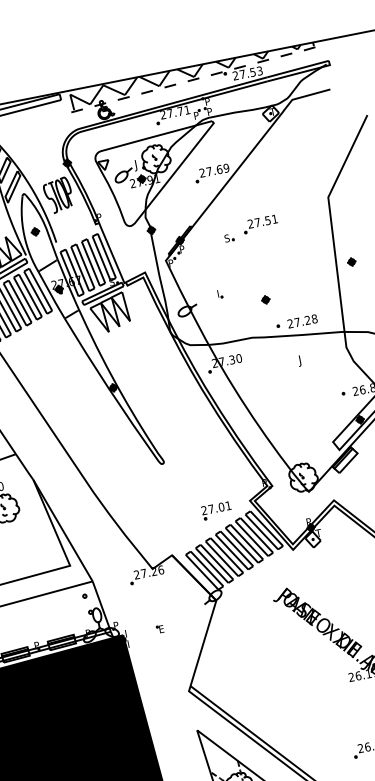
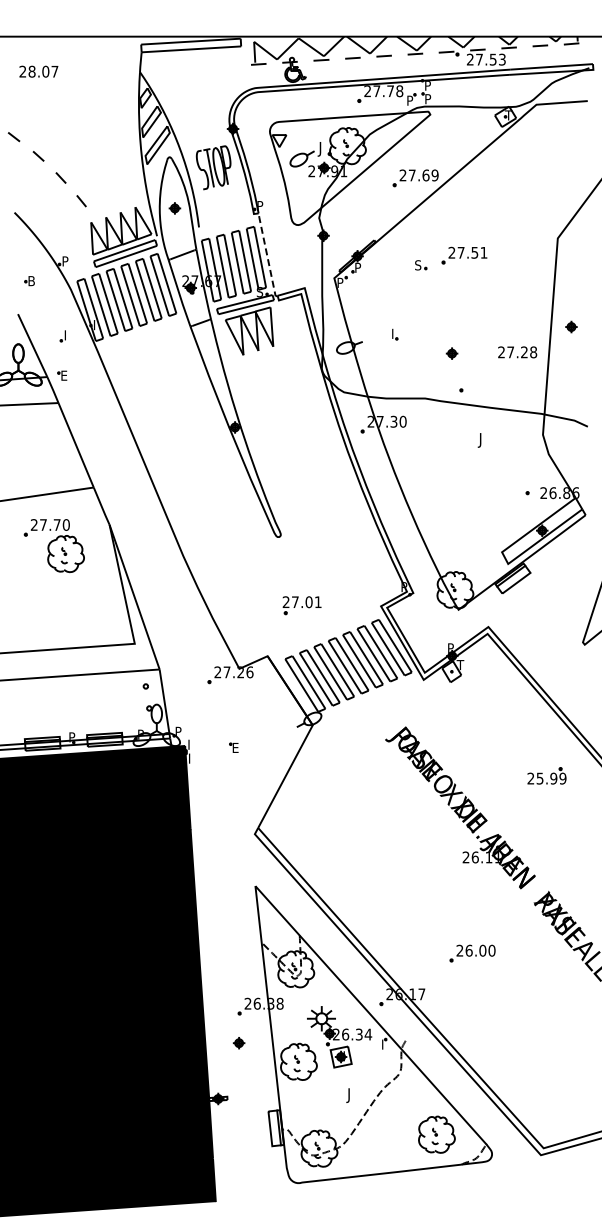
text: (187, 110) -> (399, 91), 27.71 -> 27.78
line: (112, 253) -> (267, 255), solid -> dashed
text: (302, 321) -> (517, 352), moved
part: (216, 510) -> (301, 605), moved

